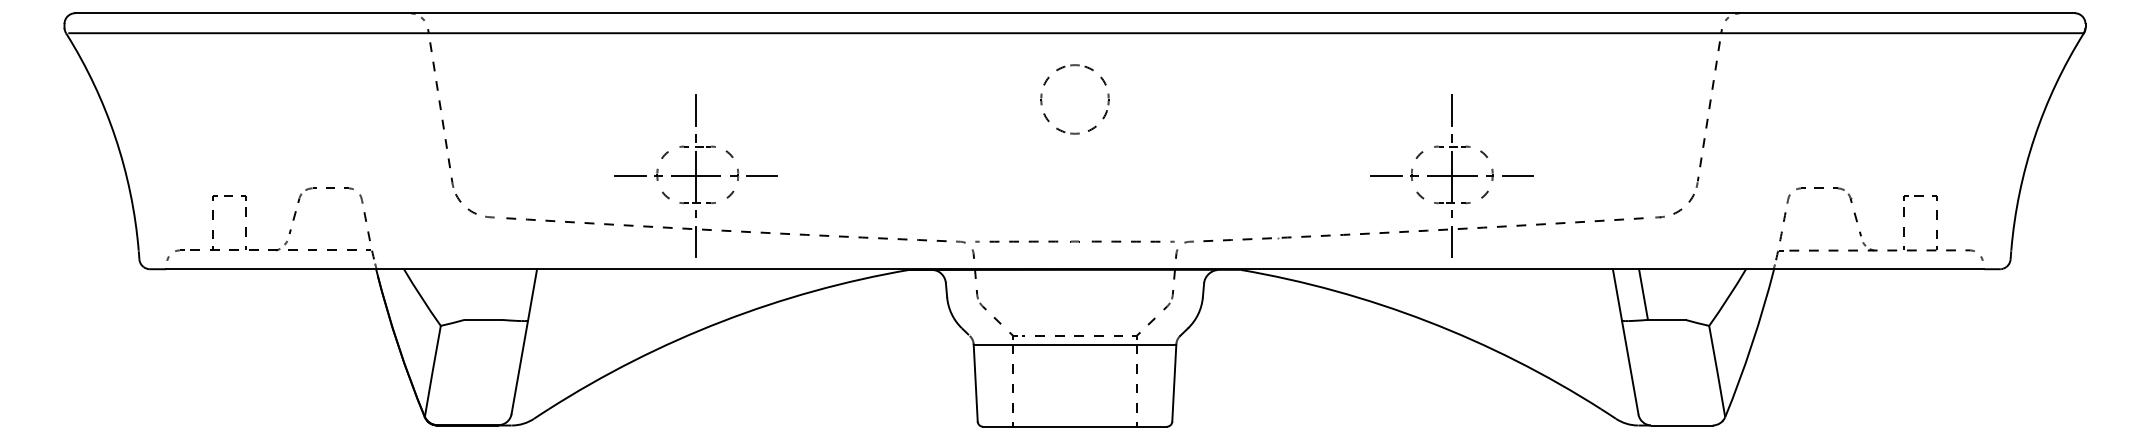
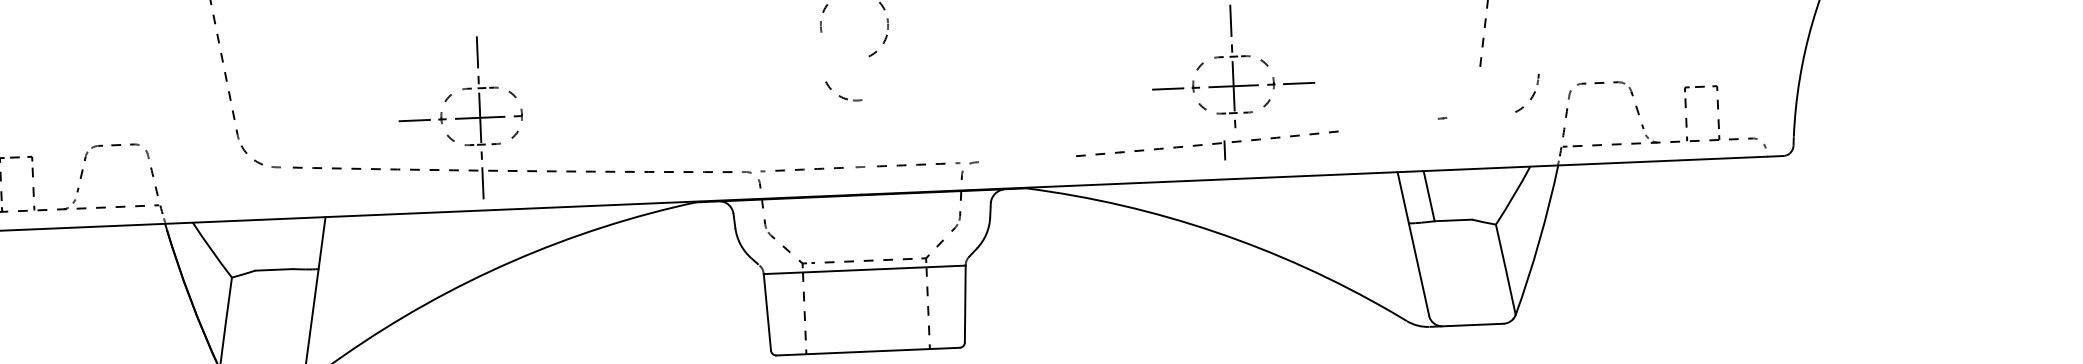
part: (1061, 123) -> (843, 90), moved
line: (761, 176) -> (545, 115), removed
part: (1686, 195) -> (1527, 93), moved
part: (1423, 237) -> (1207, 148), size x0.6

